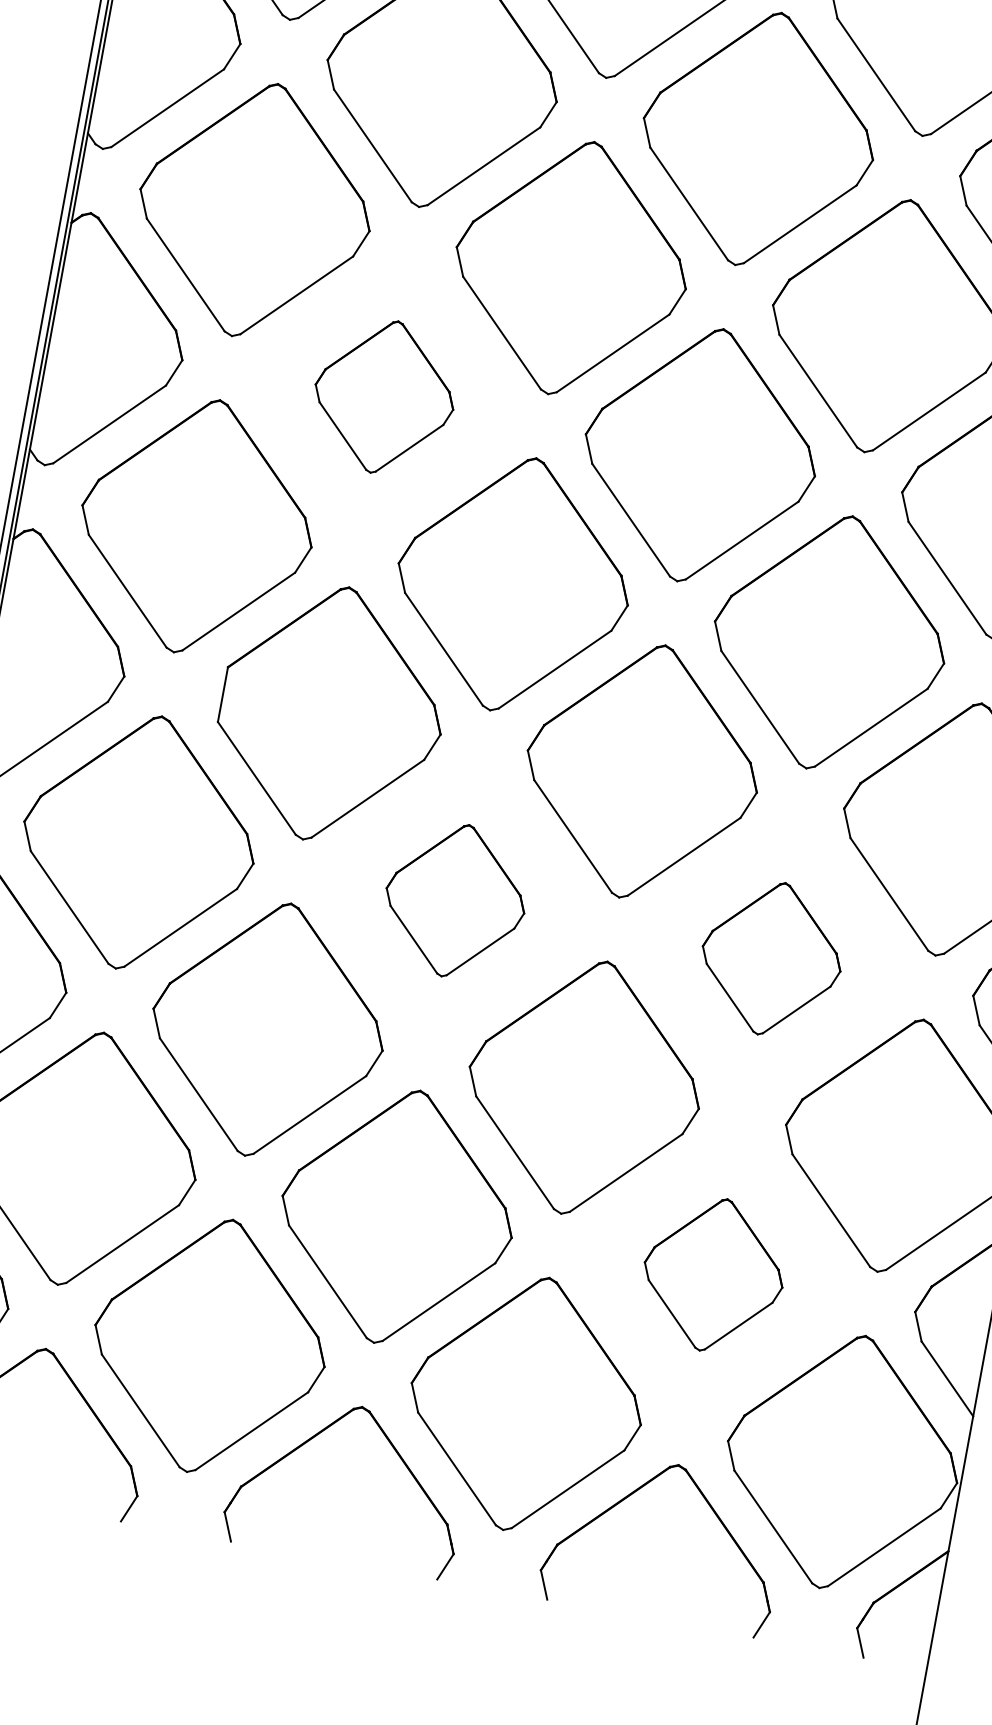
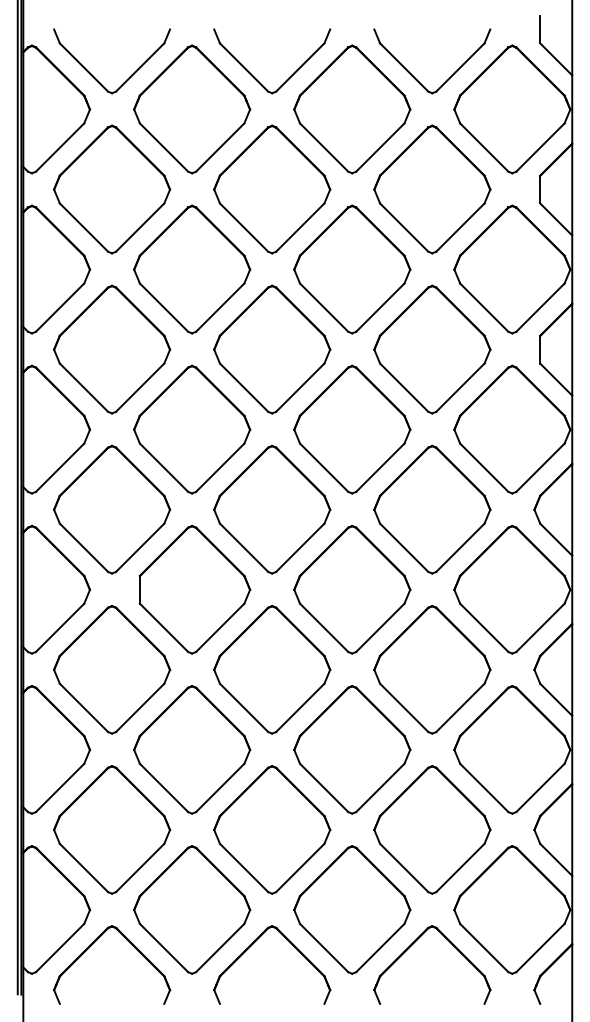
part: (384, 396) -> (192, 429), size x1.67
part: (455, 900) -> (272, 669), size x1.67
part: (772, 958) -> (432, 669), size x1.67
part: (714, 1274) -> (432, 829), size x1.67

